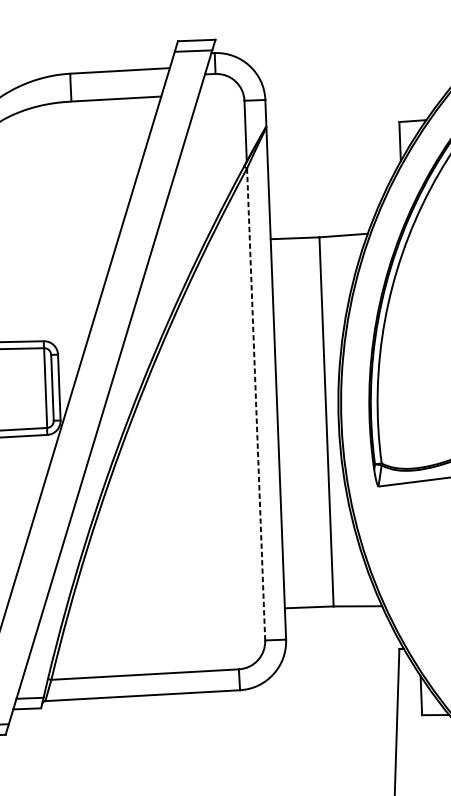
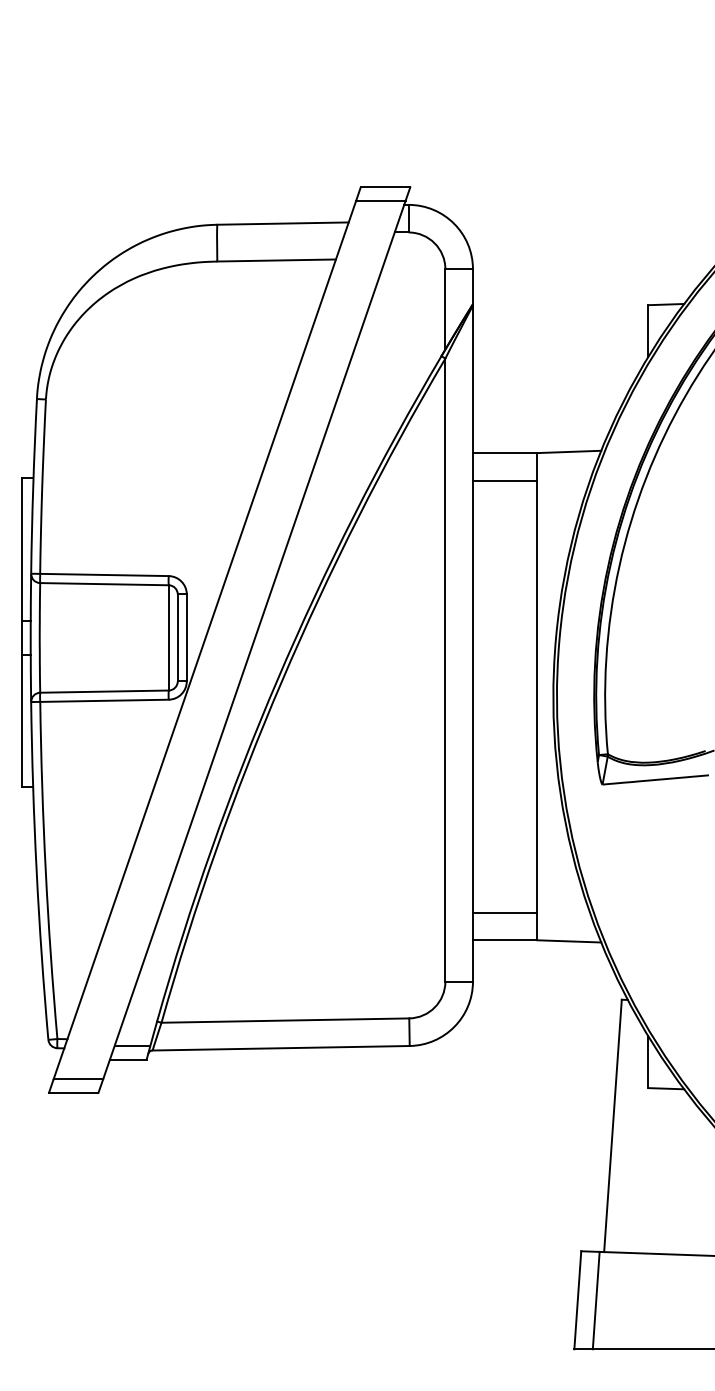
line: (295, 259) -> (504, 480), added
line: (256, 404) -> (445, 670), dashed -> solid
line: (307, 586) -> (504, 912), added

